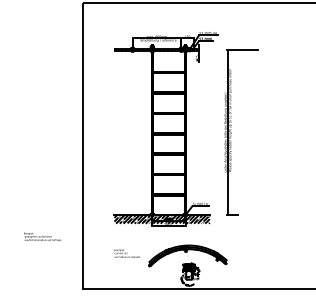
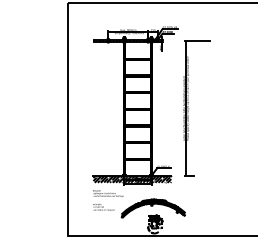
text: (42, 236) -> (108, 193), moved
hatch: (188, 245) -> (153, 200), added

